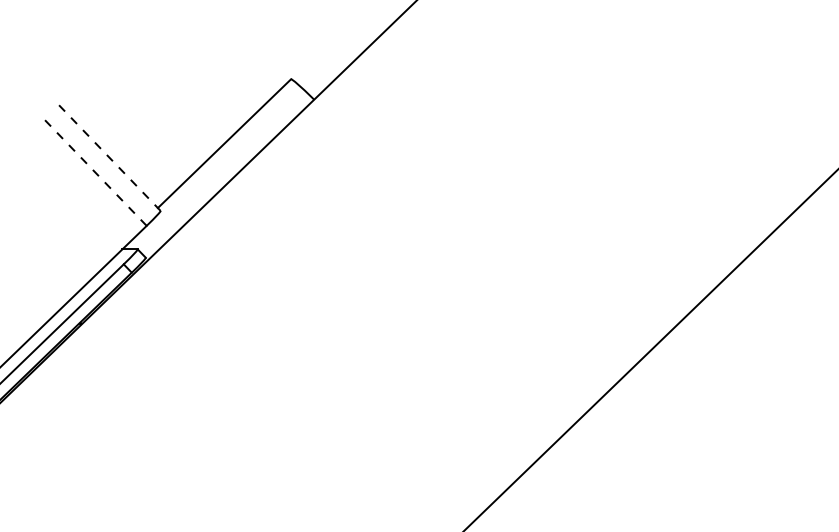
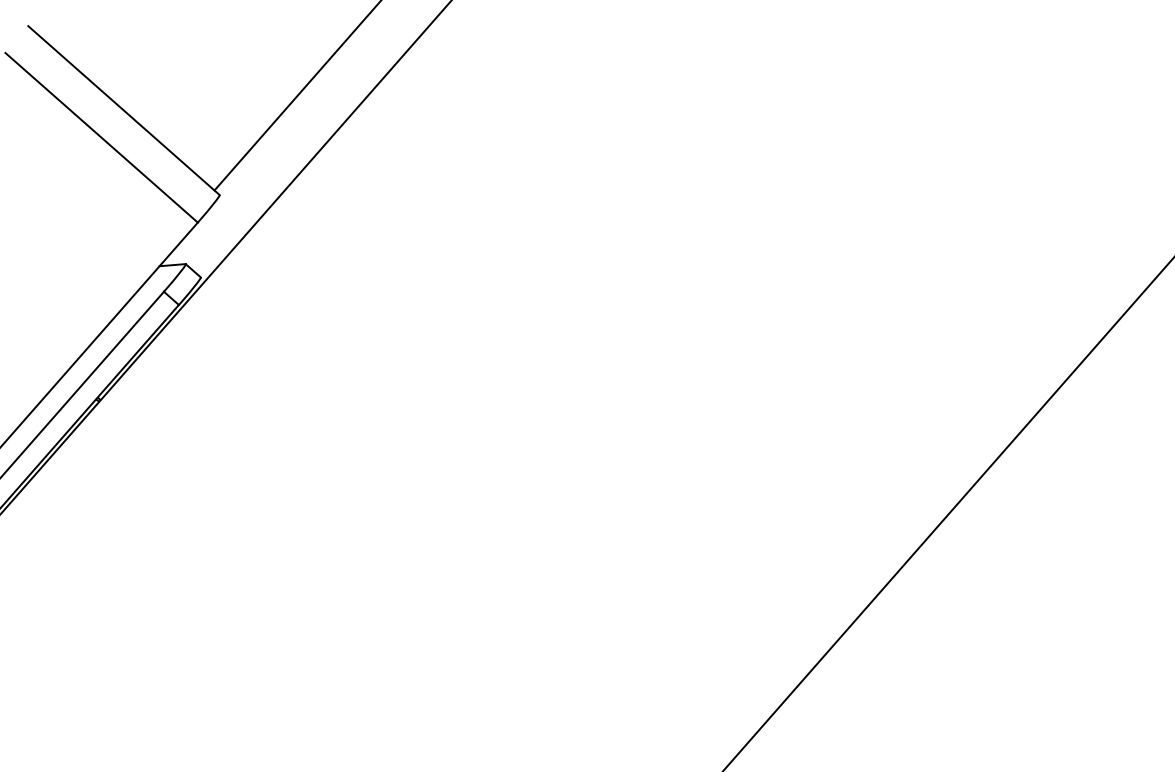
line: (108, 157) -> (122, 110), dashed -> solid
line: (95, 172) -> (102, 138), dashed -> solid

